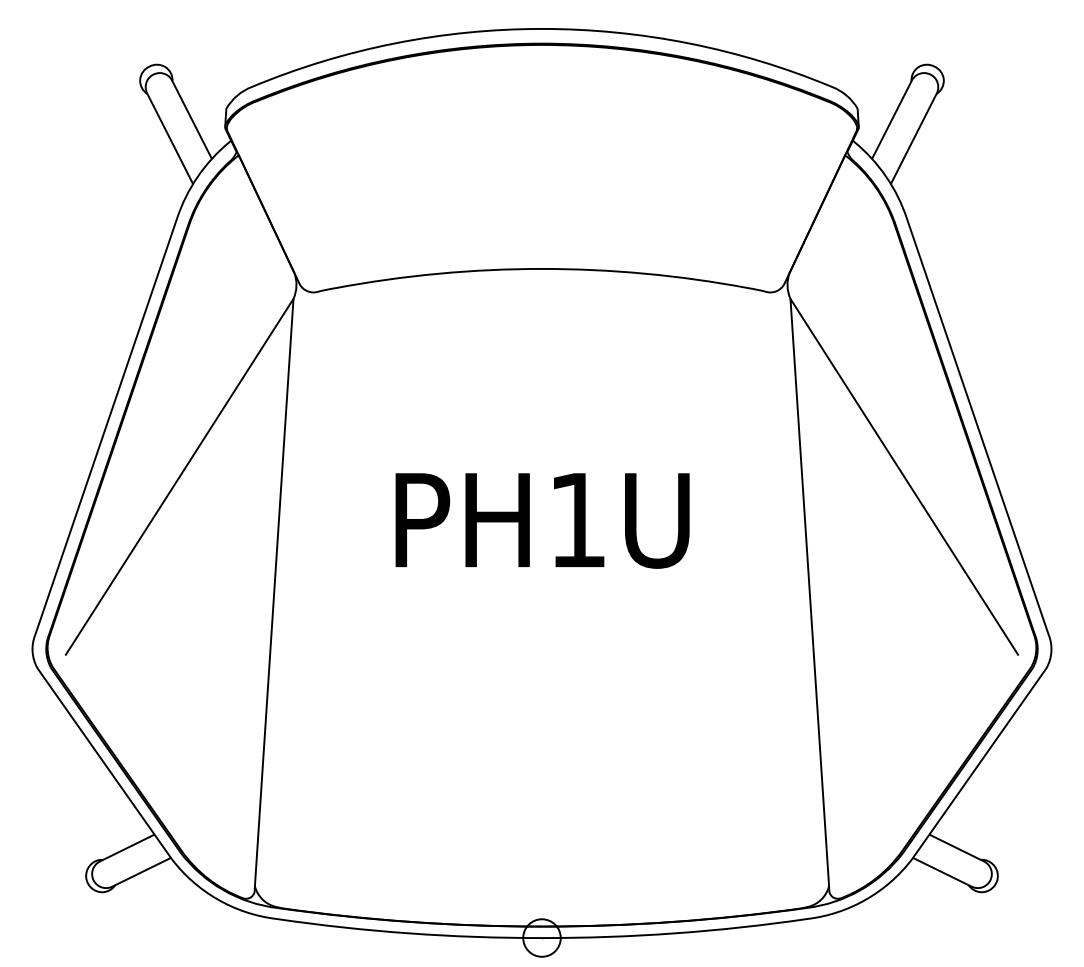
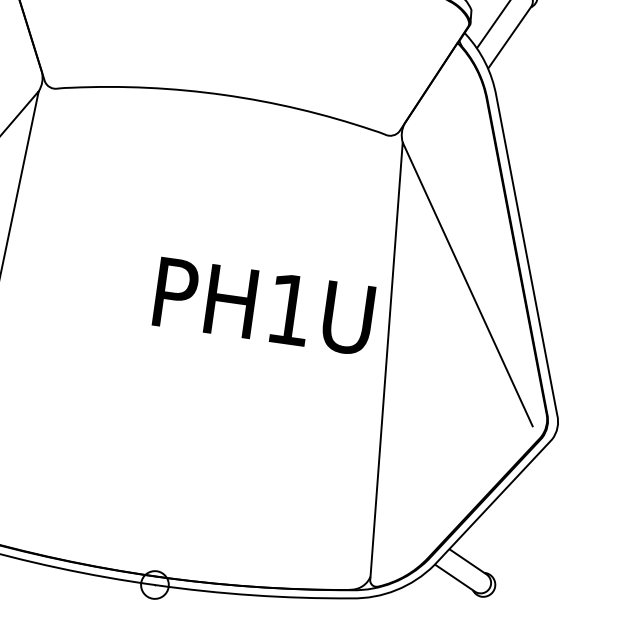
text: (542, 520) -> (263, 306), moved

